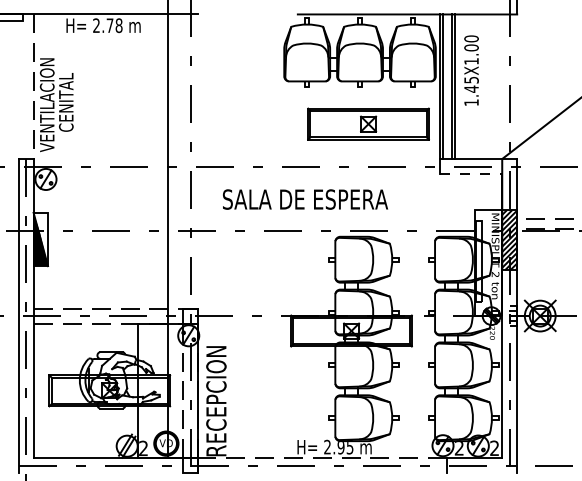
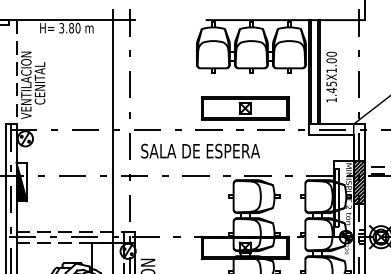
text: (107, 25) -> (69, 28), 2.78 -> 3.80
text: (471, 70) -> (331, 77), moved
part: (368, 123) -> (245, 107), moved
line: (471, 174) -> (331, 135), dashed -> solid
text: (305, 199) -> (200, 151), moved

